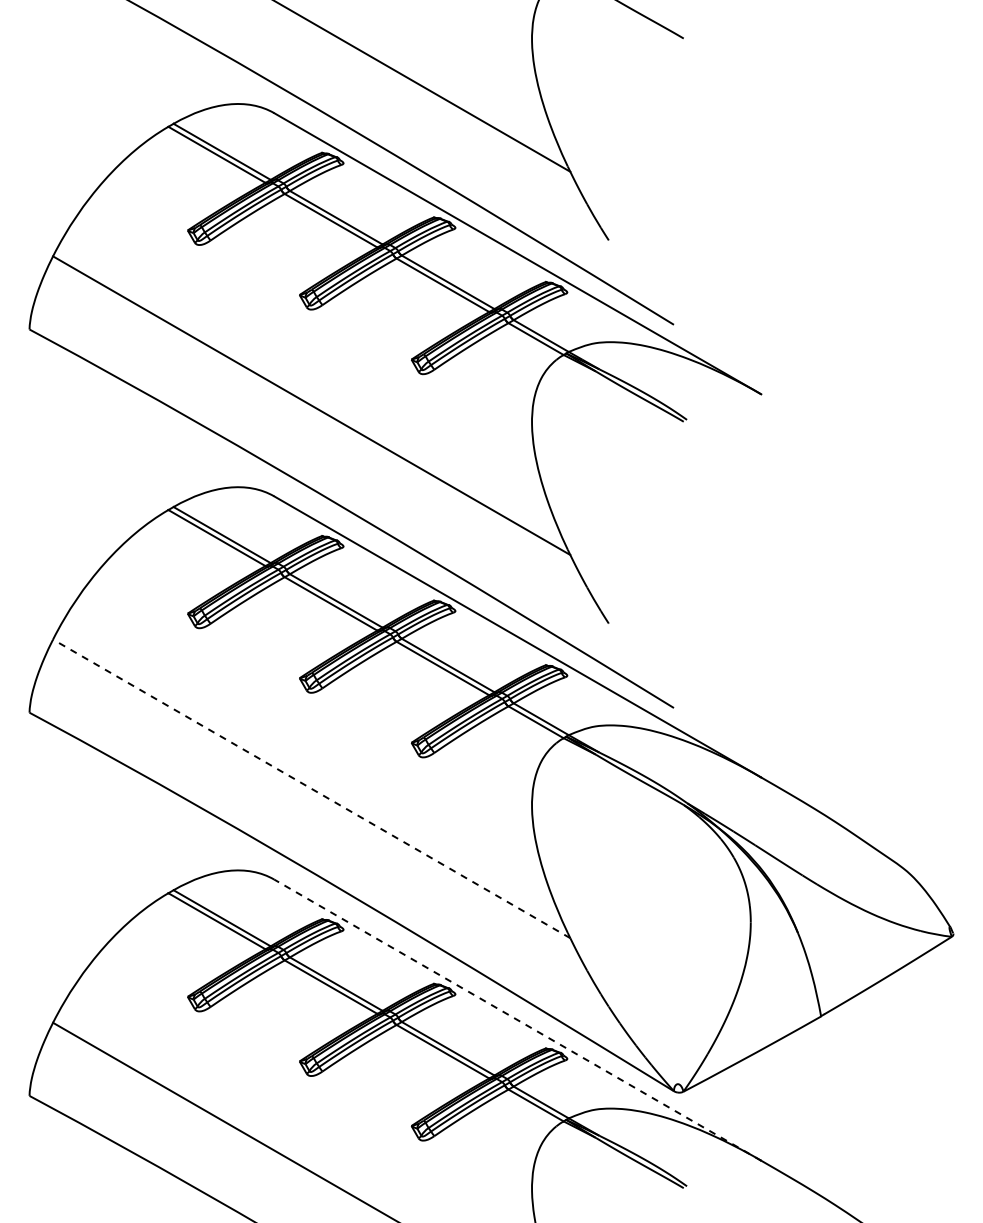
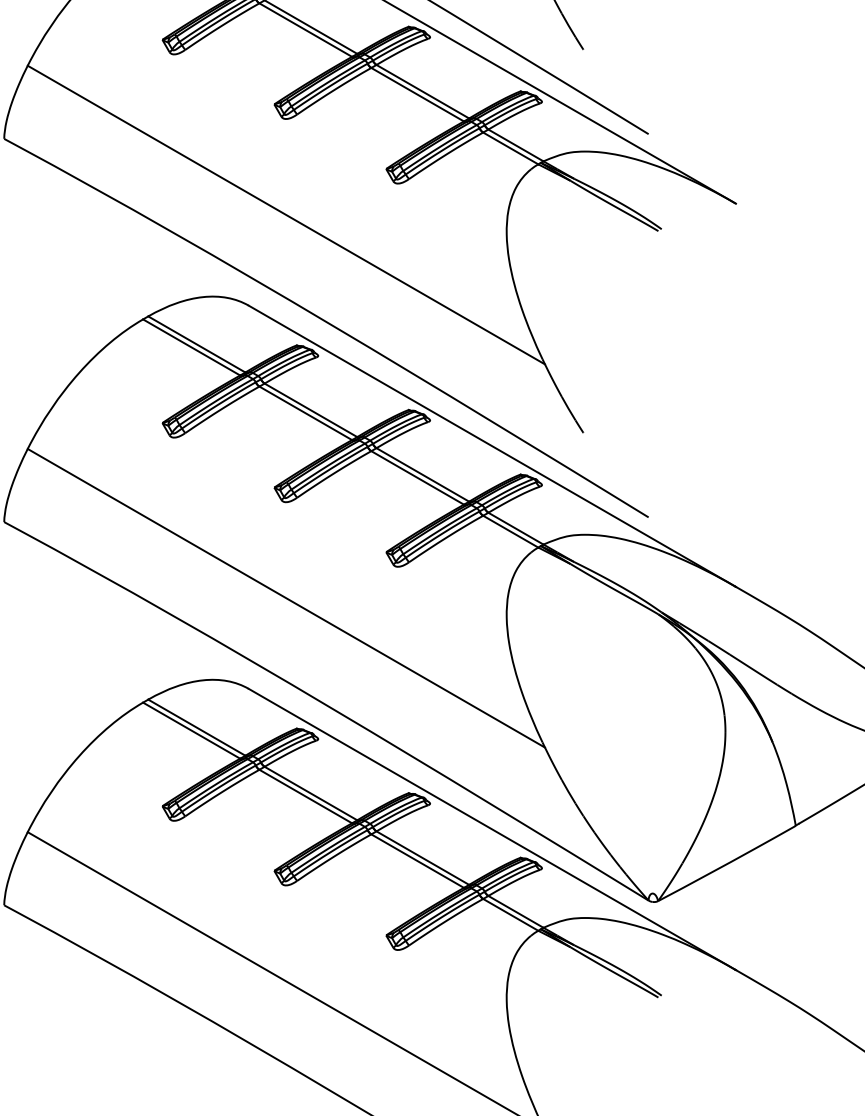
line: (311, 788) -> (286, 597), dashed -> solid
line: (517, 1019) -> (492, 828), dashed -> solid

